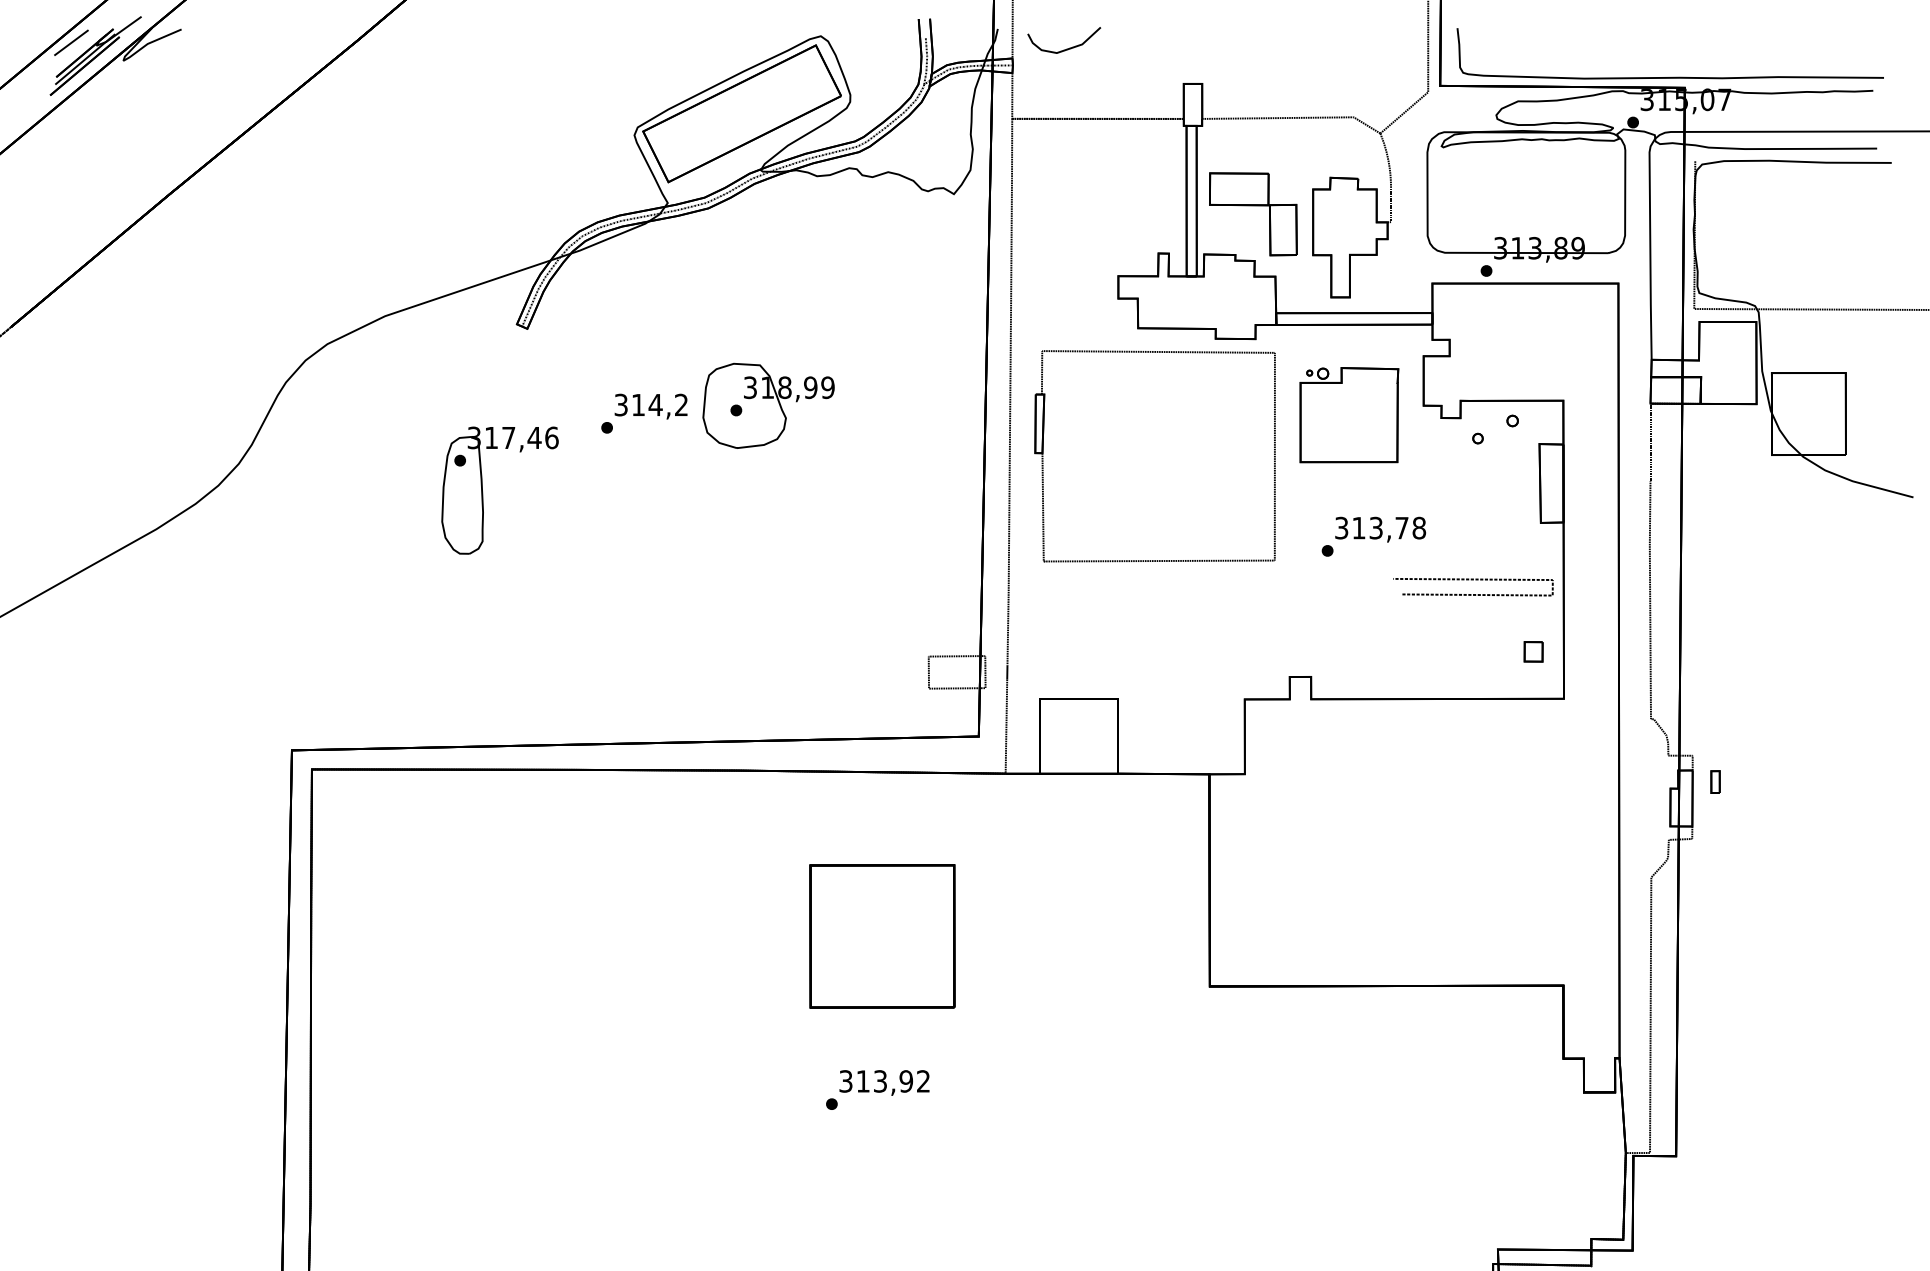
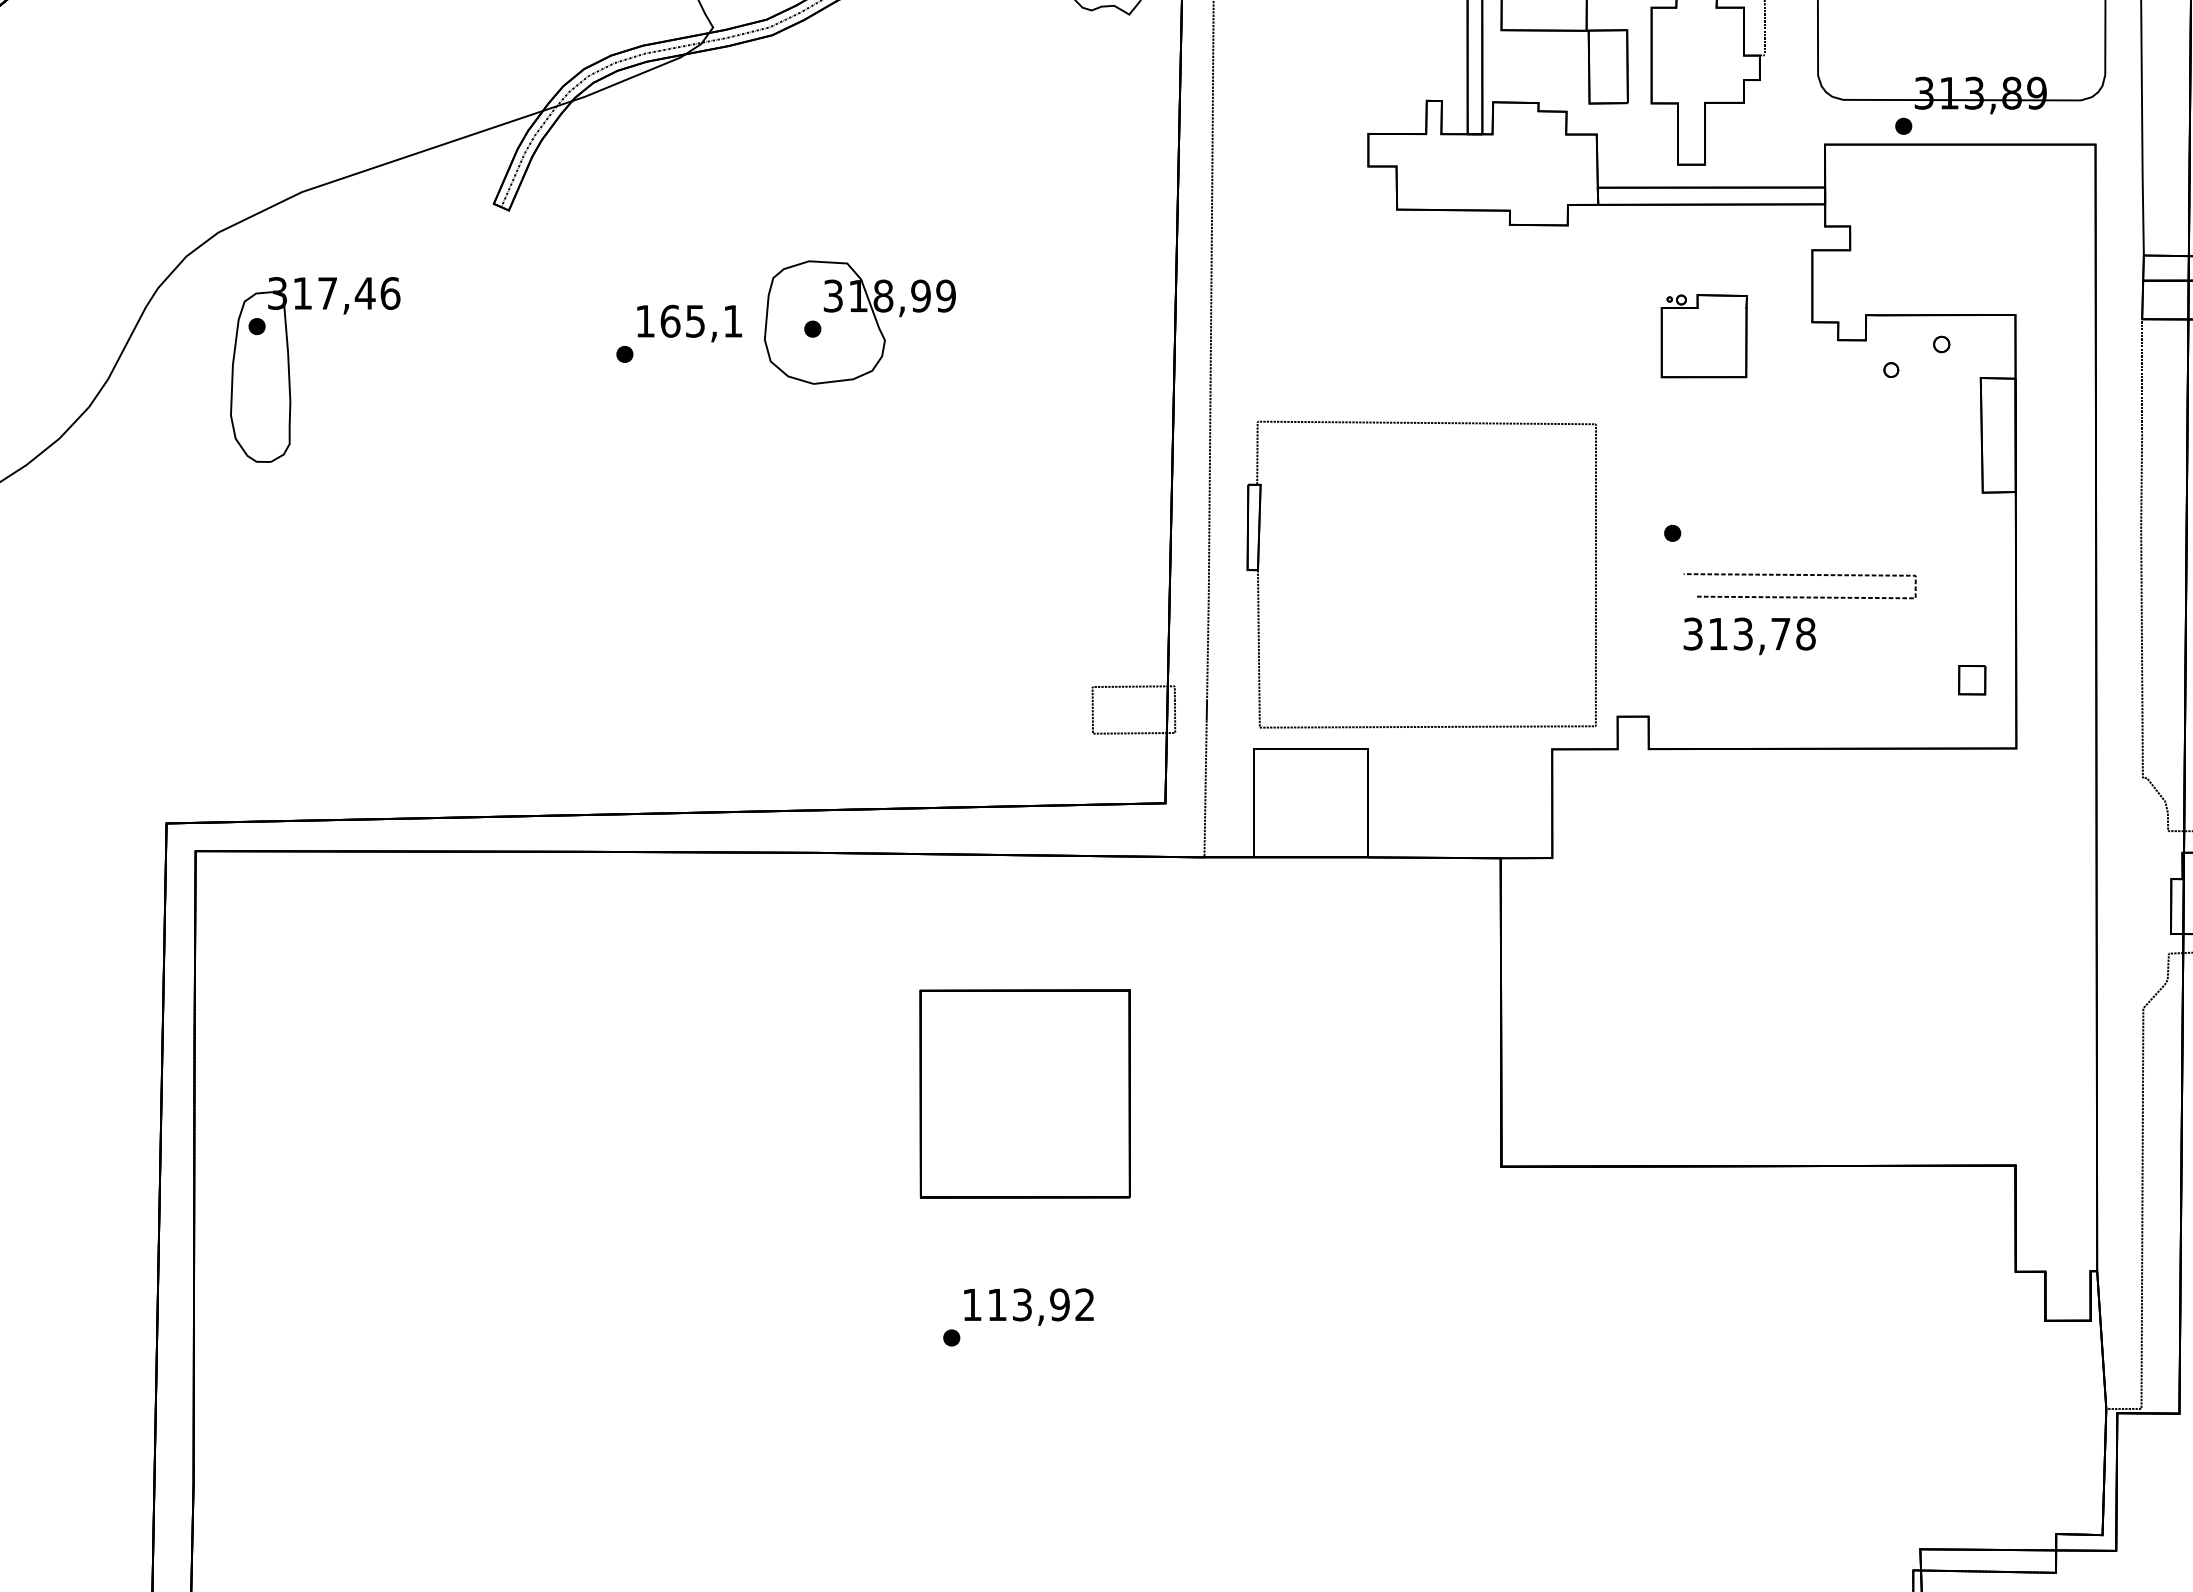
text: (650, 404) -> (687, 320), 314,2 -> 165,1
part: (1349, 415) -> (1704, 336), size x0.6
part: (1154, 456) -> (1420, 574), moved
part: (483, 492) -> (290, 372), moved
text: (1380, 529) -> (1749, 636), moved
line: (1473, 580) -> (1800, 576), moved
text: (845, 1081) -> (971, 1304), 313,92 -> 113,92

